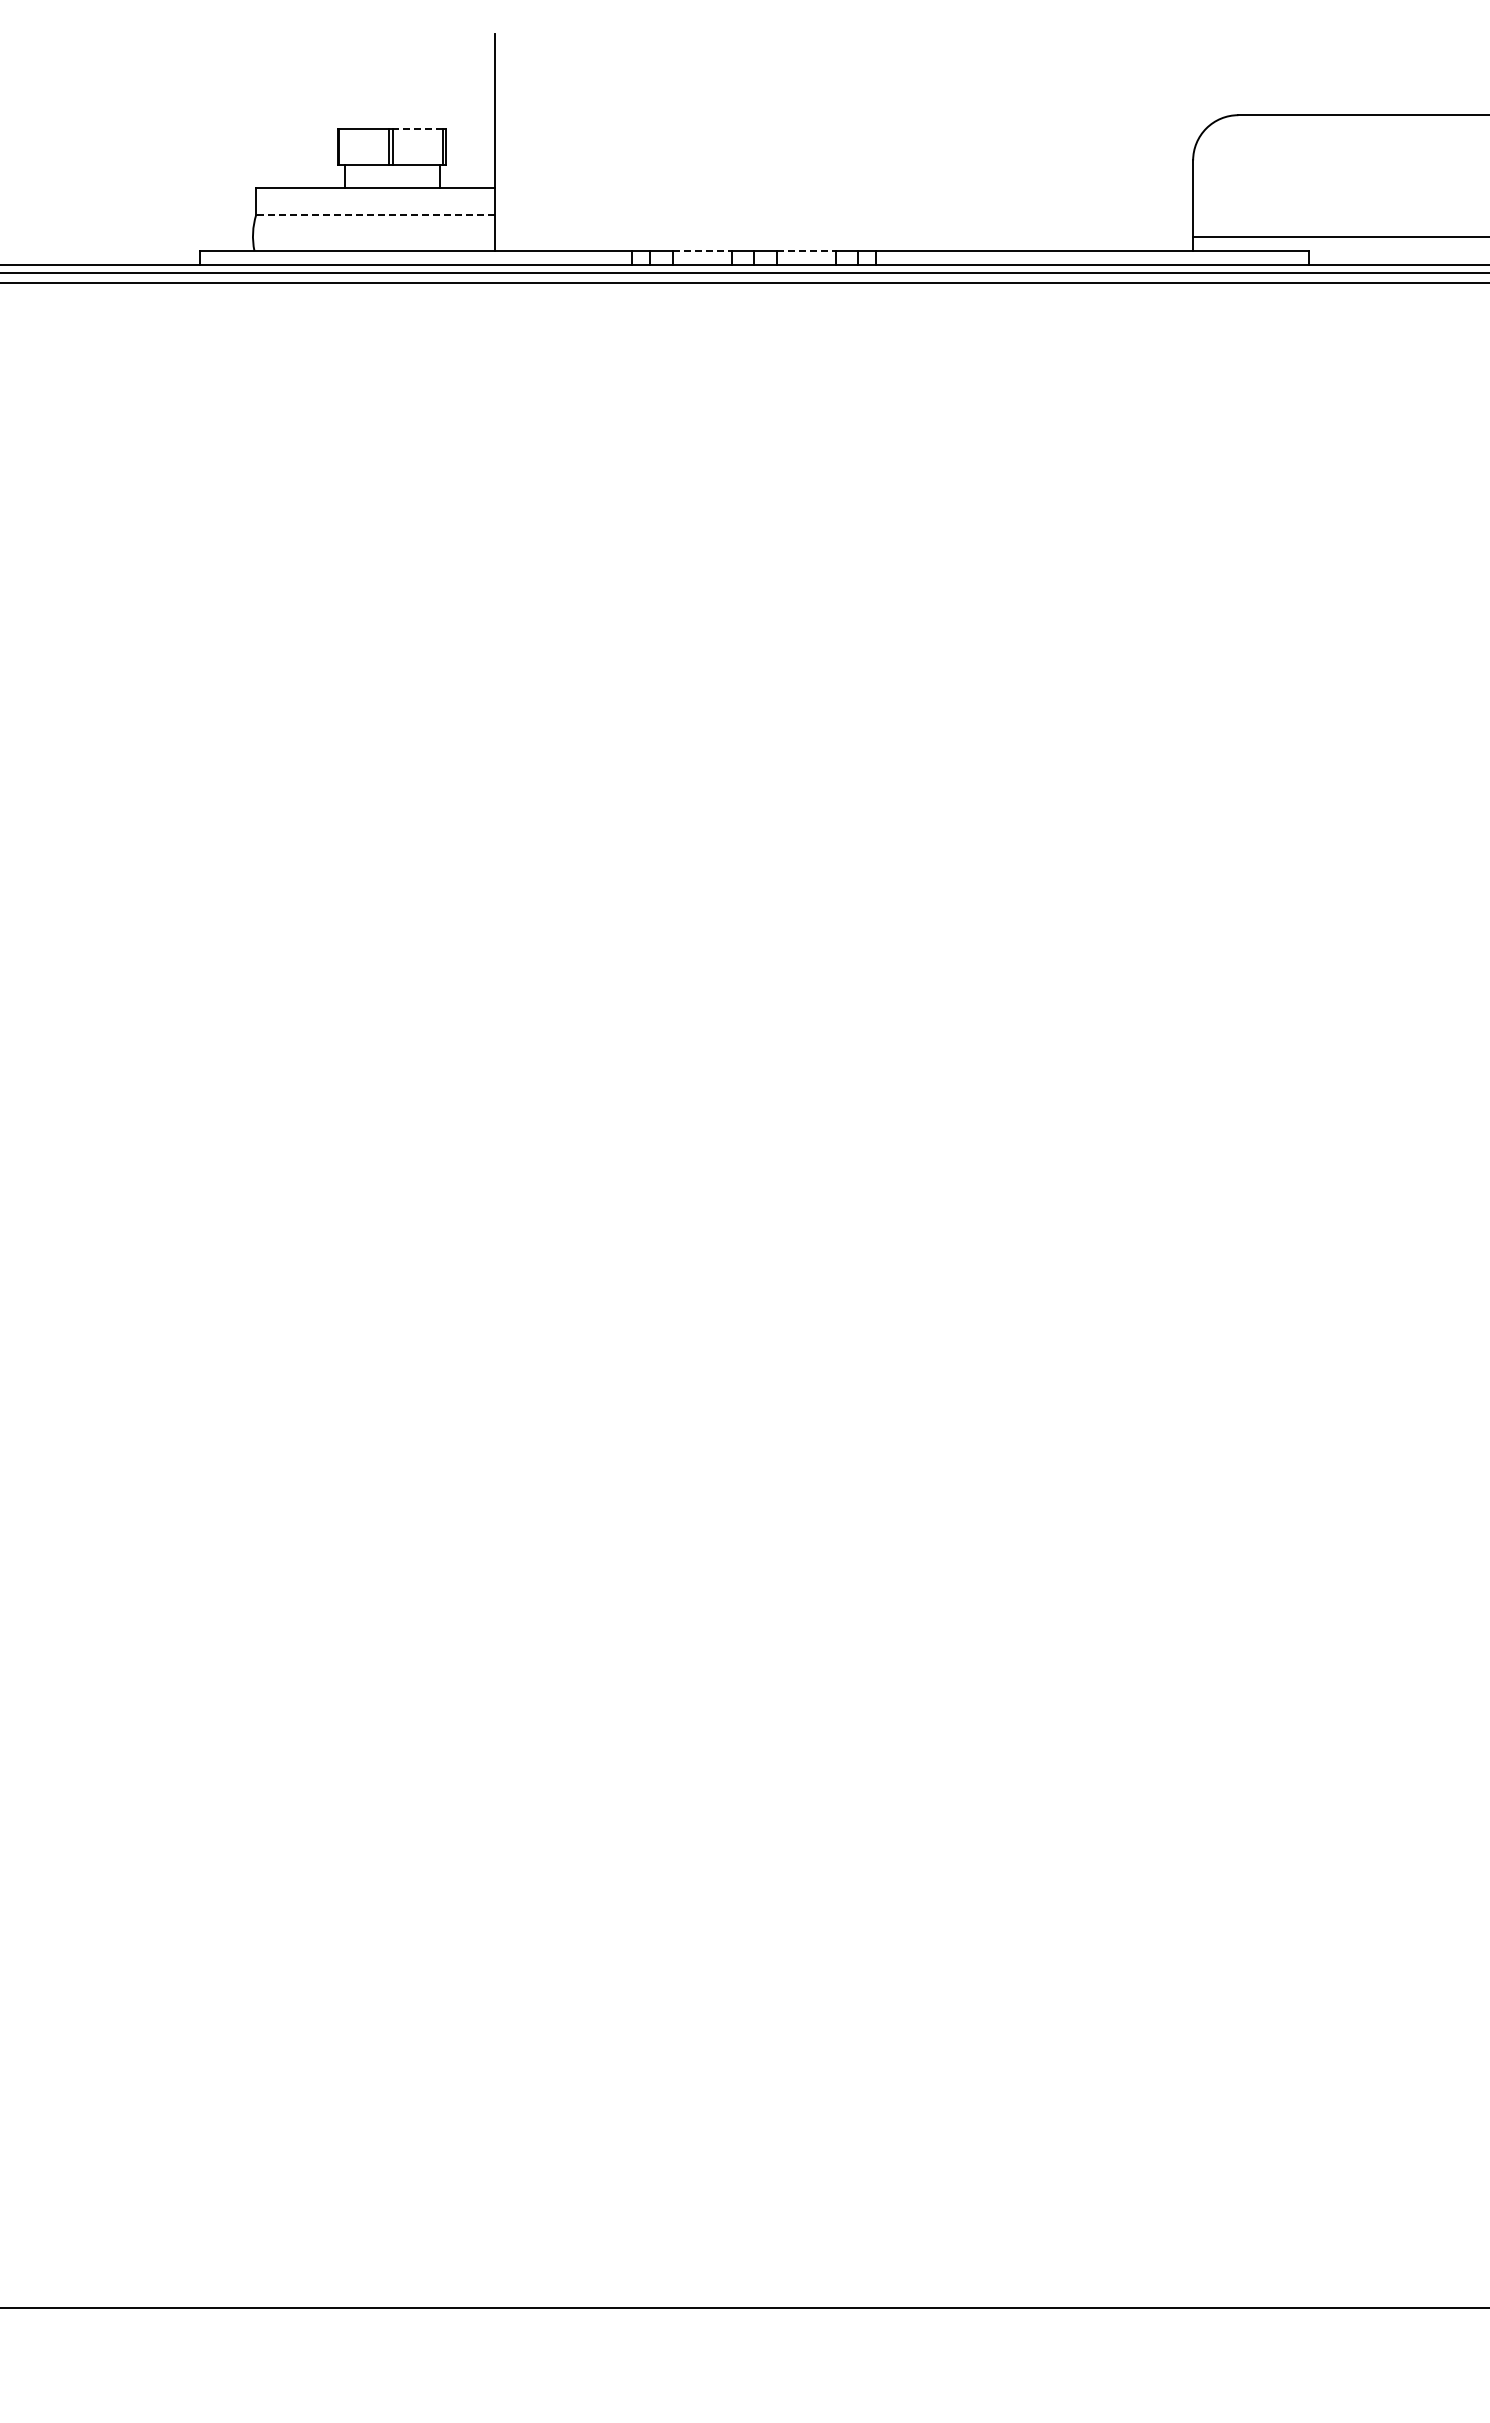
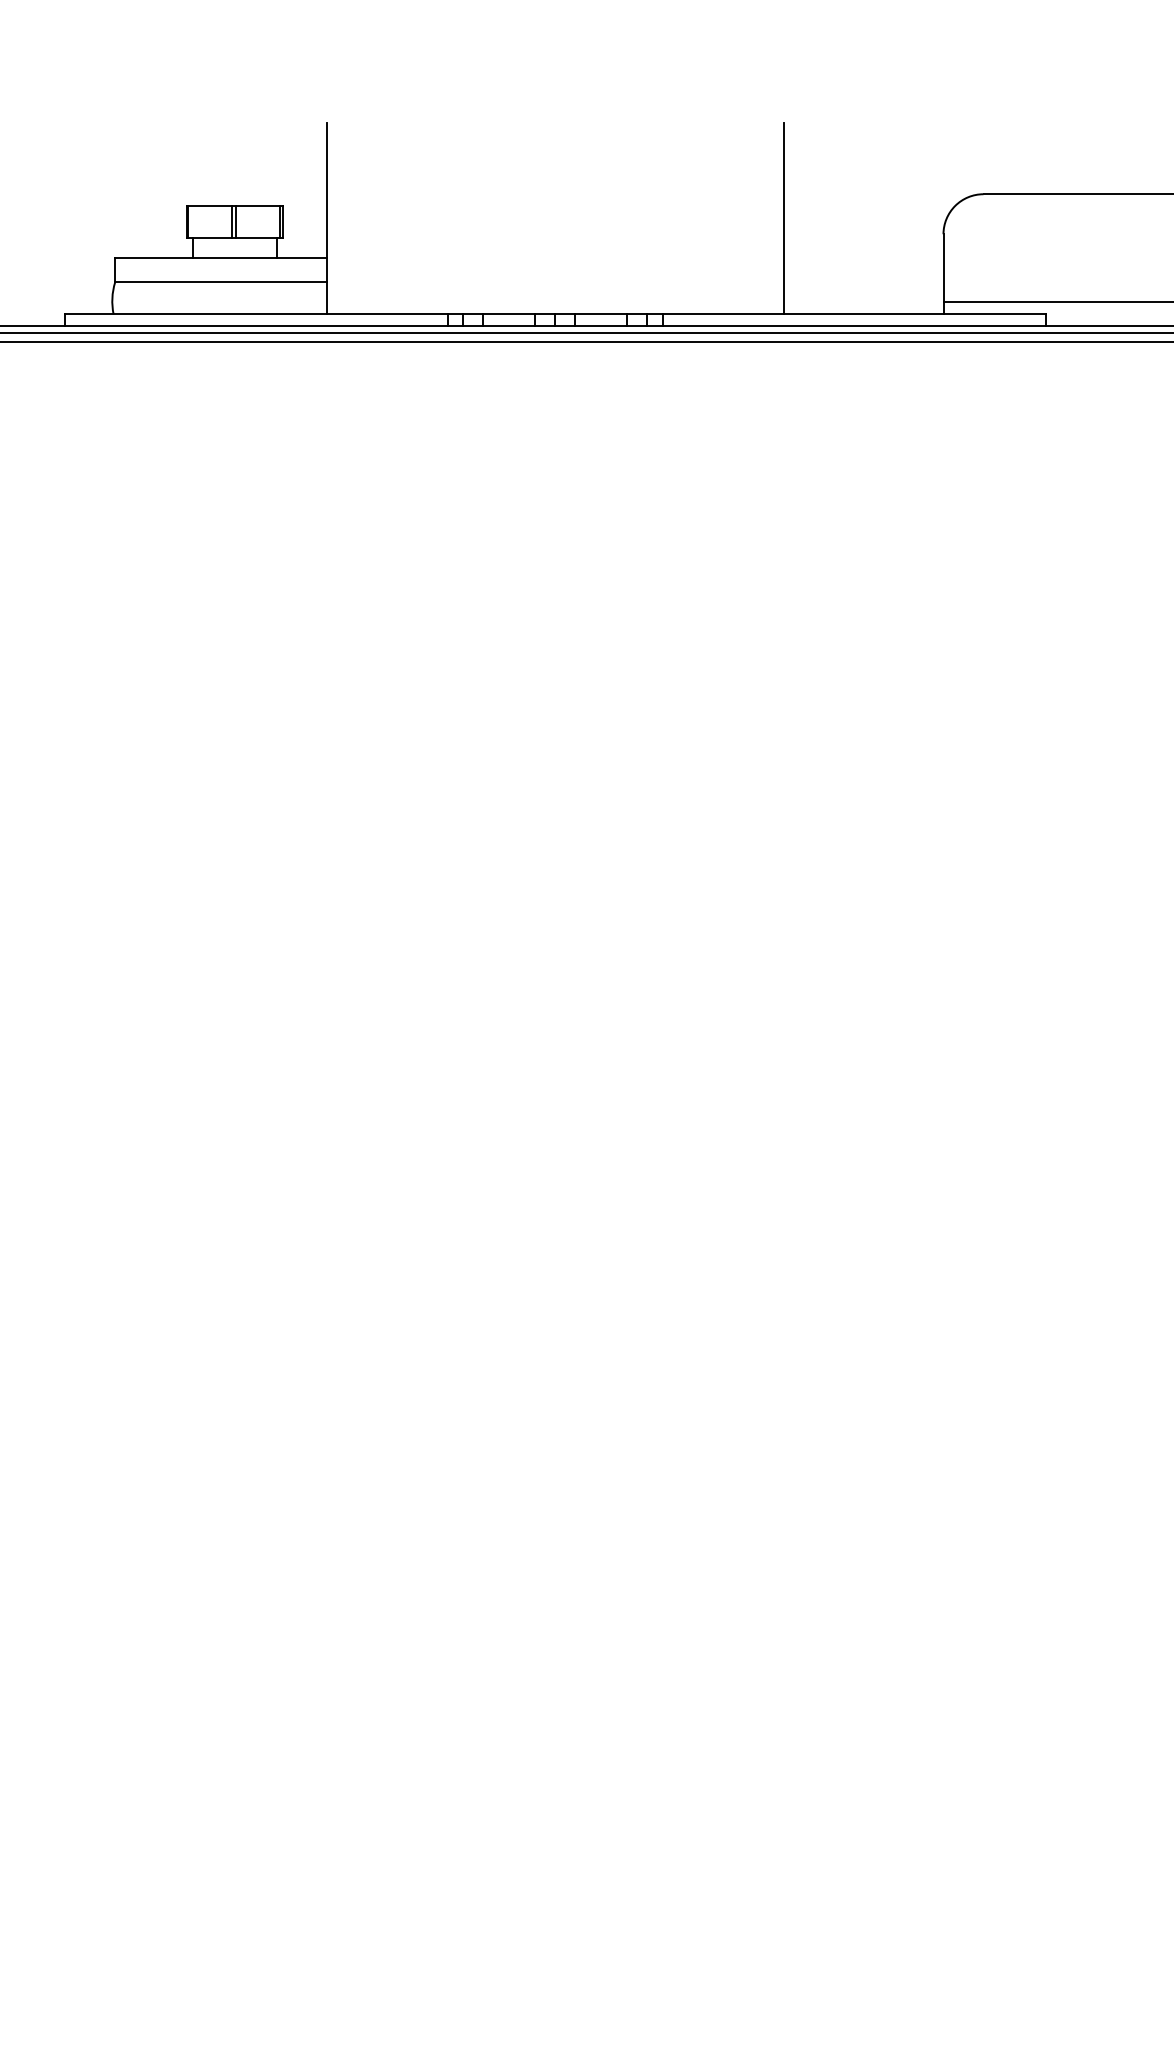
line: (418, 128) -> (258, 205), dashed -> solid
line: (1012, 142) -> (783, 218), added
line: (375, 214) -> (220, 282), dashed -> solid
line: (702, 250) -> (509, 313), dashed -> solid
line: (806, 250) -> (601, 313), dashed -> solid

